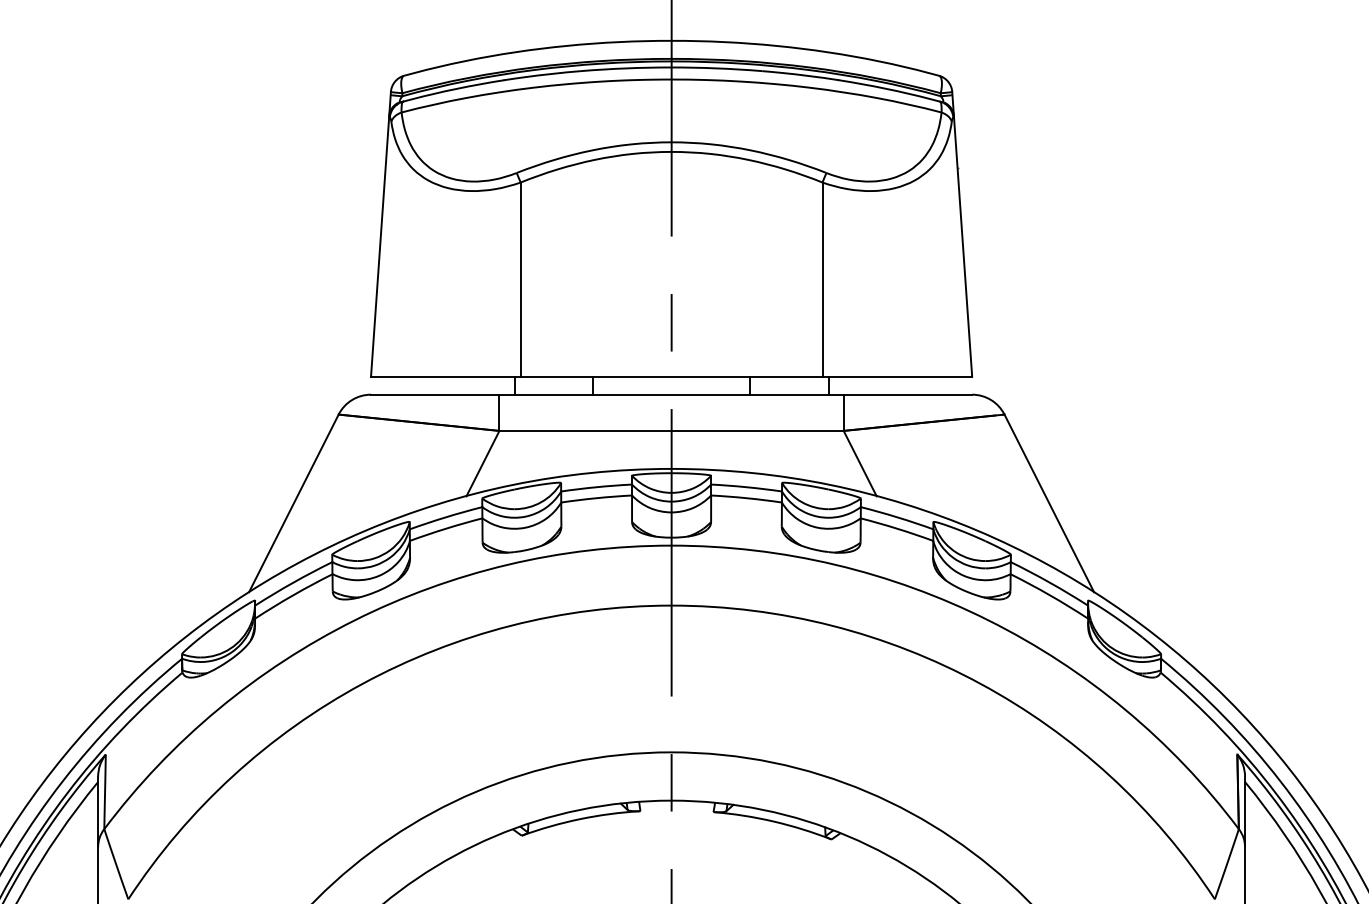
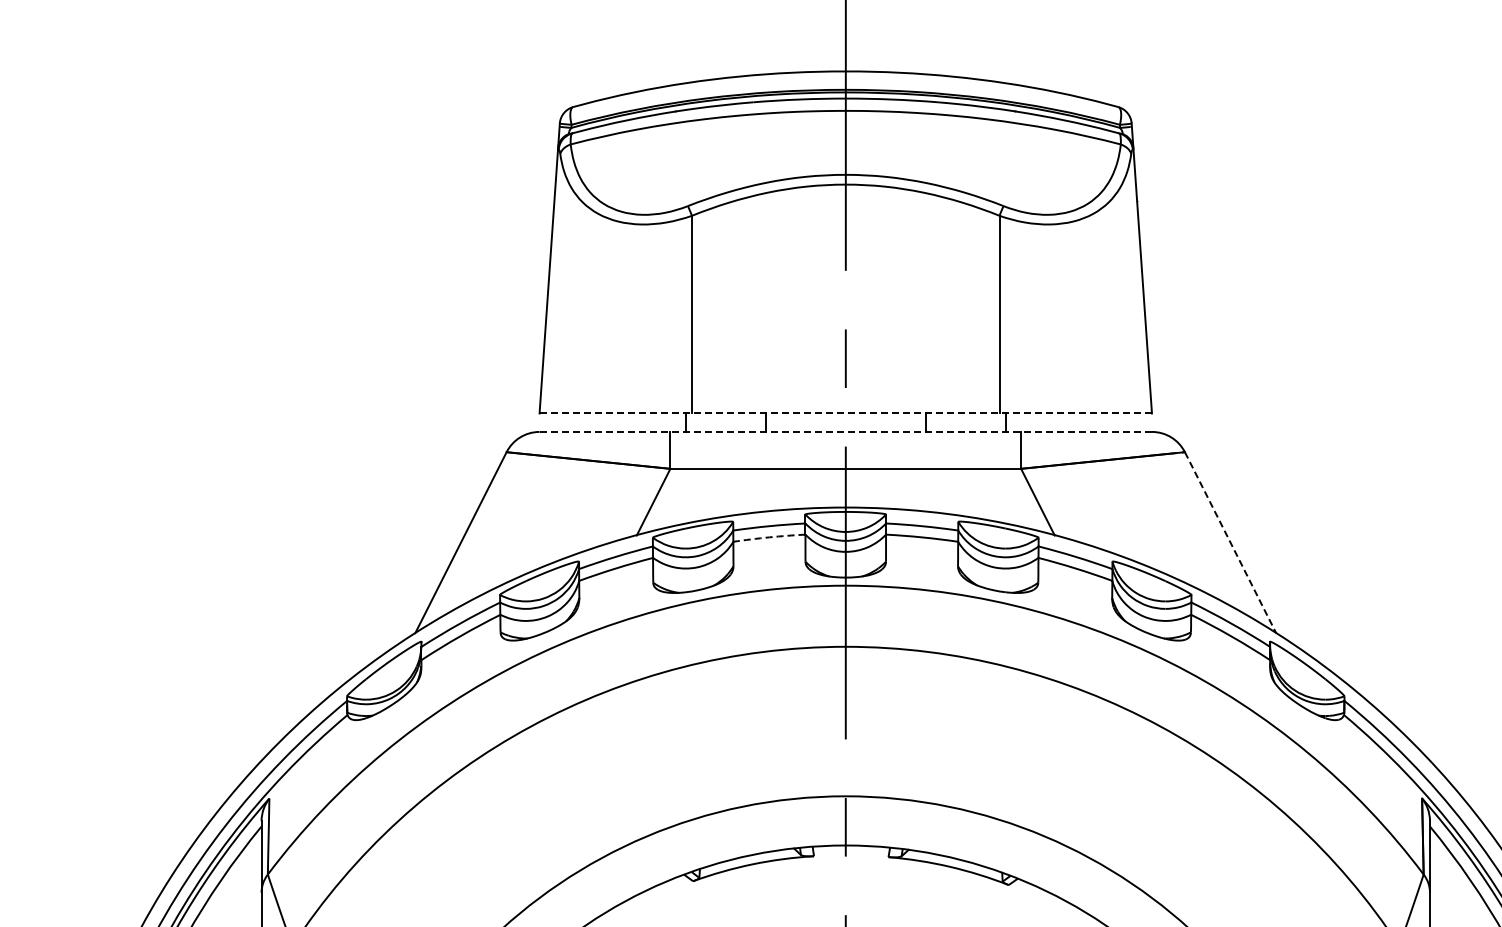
line: (672, 376) -> (846, 413), solid -> dashed
line: (672, 394) -> (846, 431), solid -> dashed
arc: (596, 498) -> (769, 537), solid -> dashed
line: (1049, 504) -> (1230, 543), solid -> dashed

